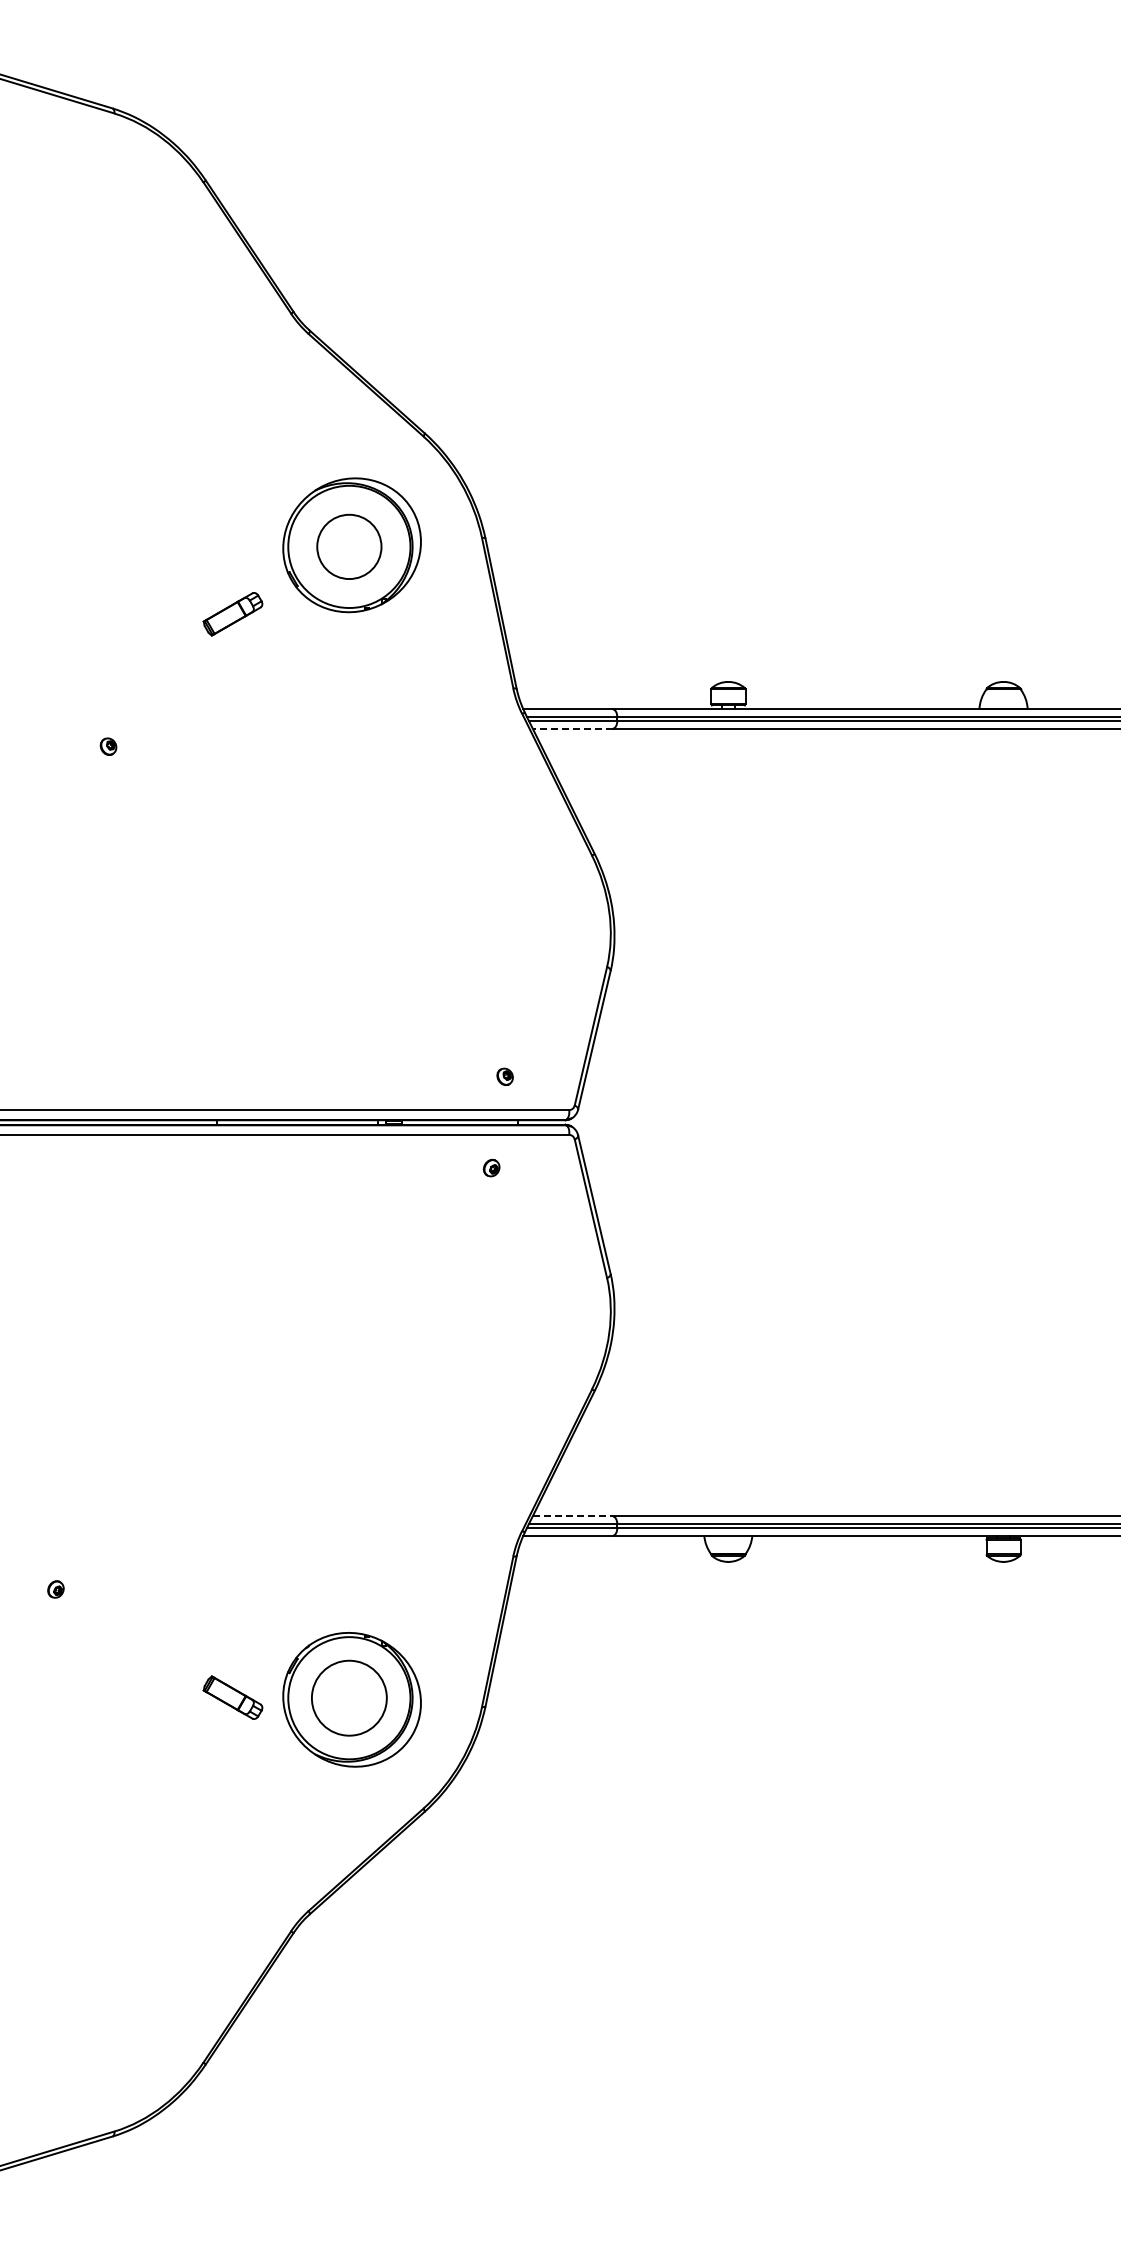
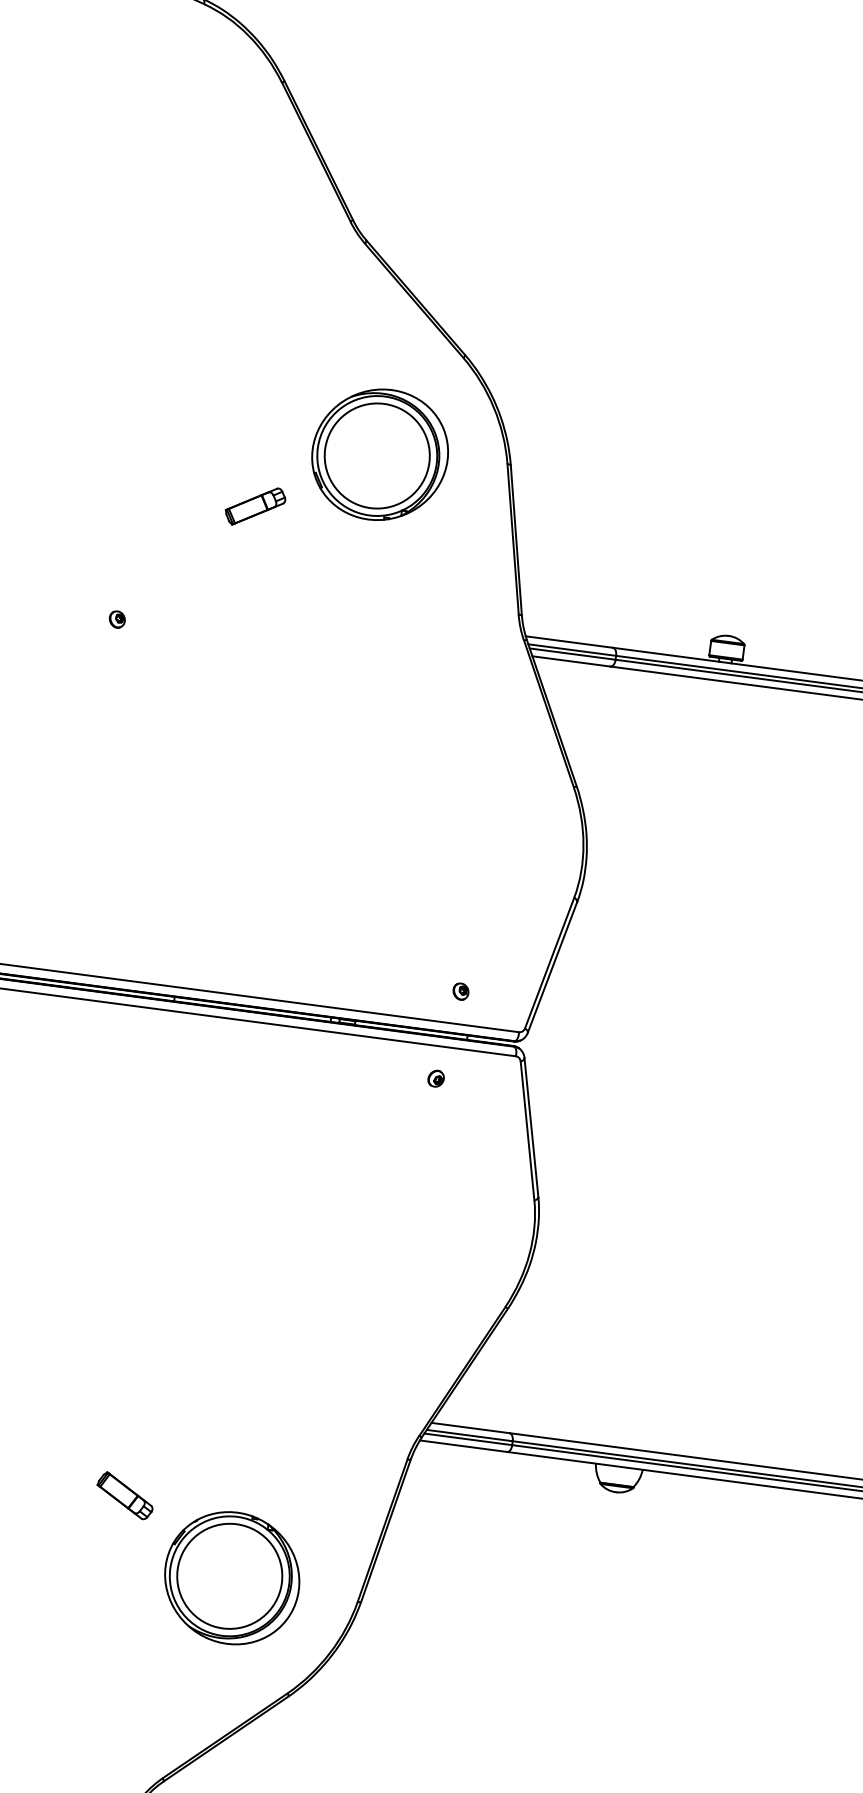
circle: (348, 546) -> (376, 455), size x1.67
line: (572, 728) -> (571, 661), dashed -> solid
line: (573, 1516) -> (471, 1428), dashed -> solid
part: (232, 1697) -> (124, 1495), moved
circle: (348, 1697) -> (229, 1575), size x1.43

